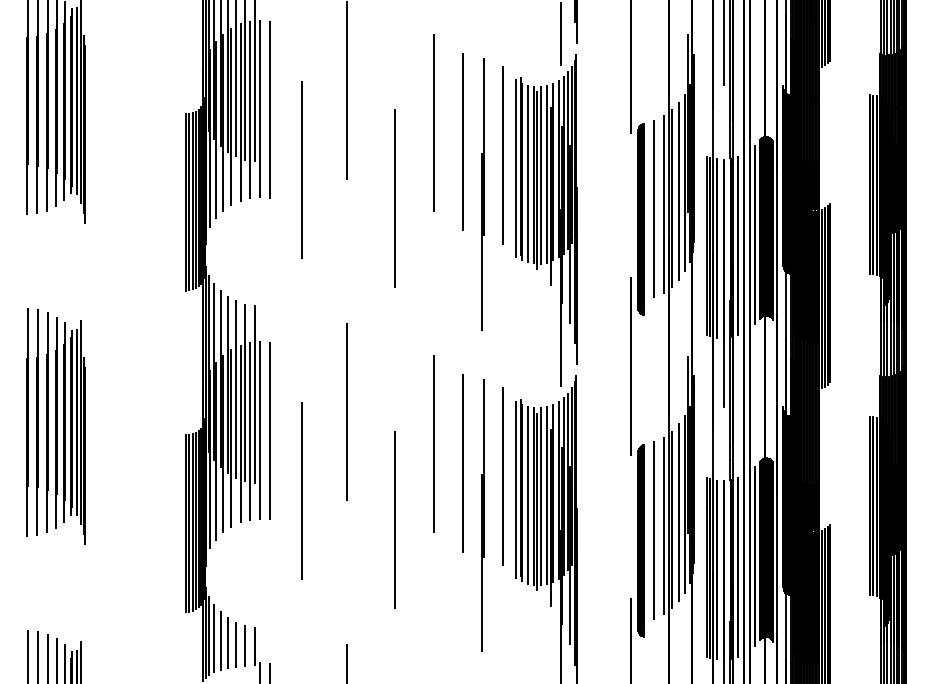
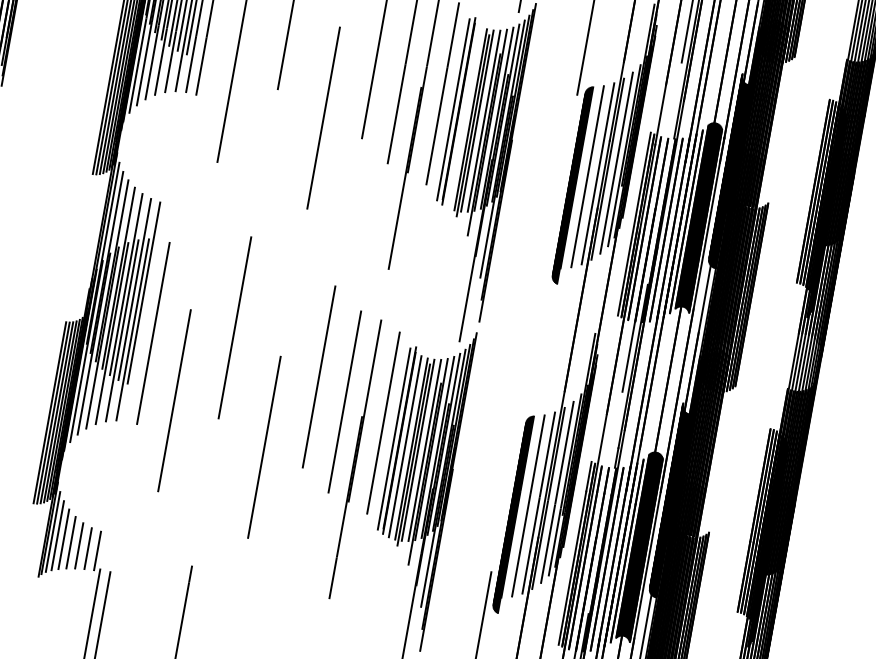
line: (527, 173) -> (464, 116), removed
line: (630, 366) -> (534, 333), removed
line: (260, 430) -> (143, 330), removed

